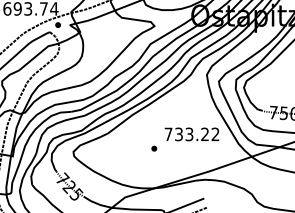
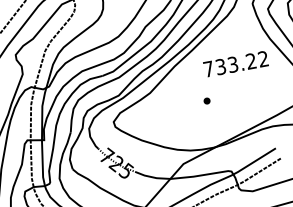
text: (191, 134) -> (235, 64), moved

